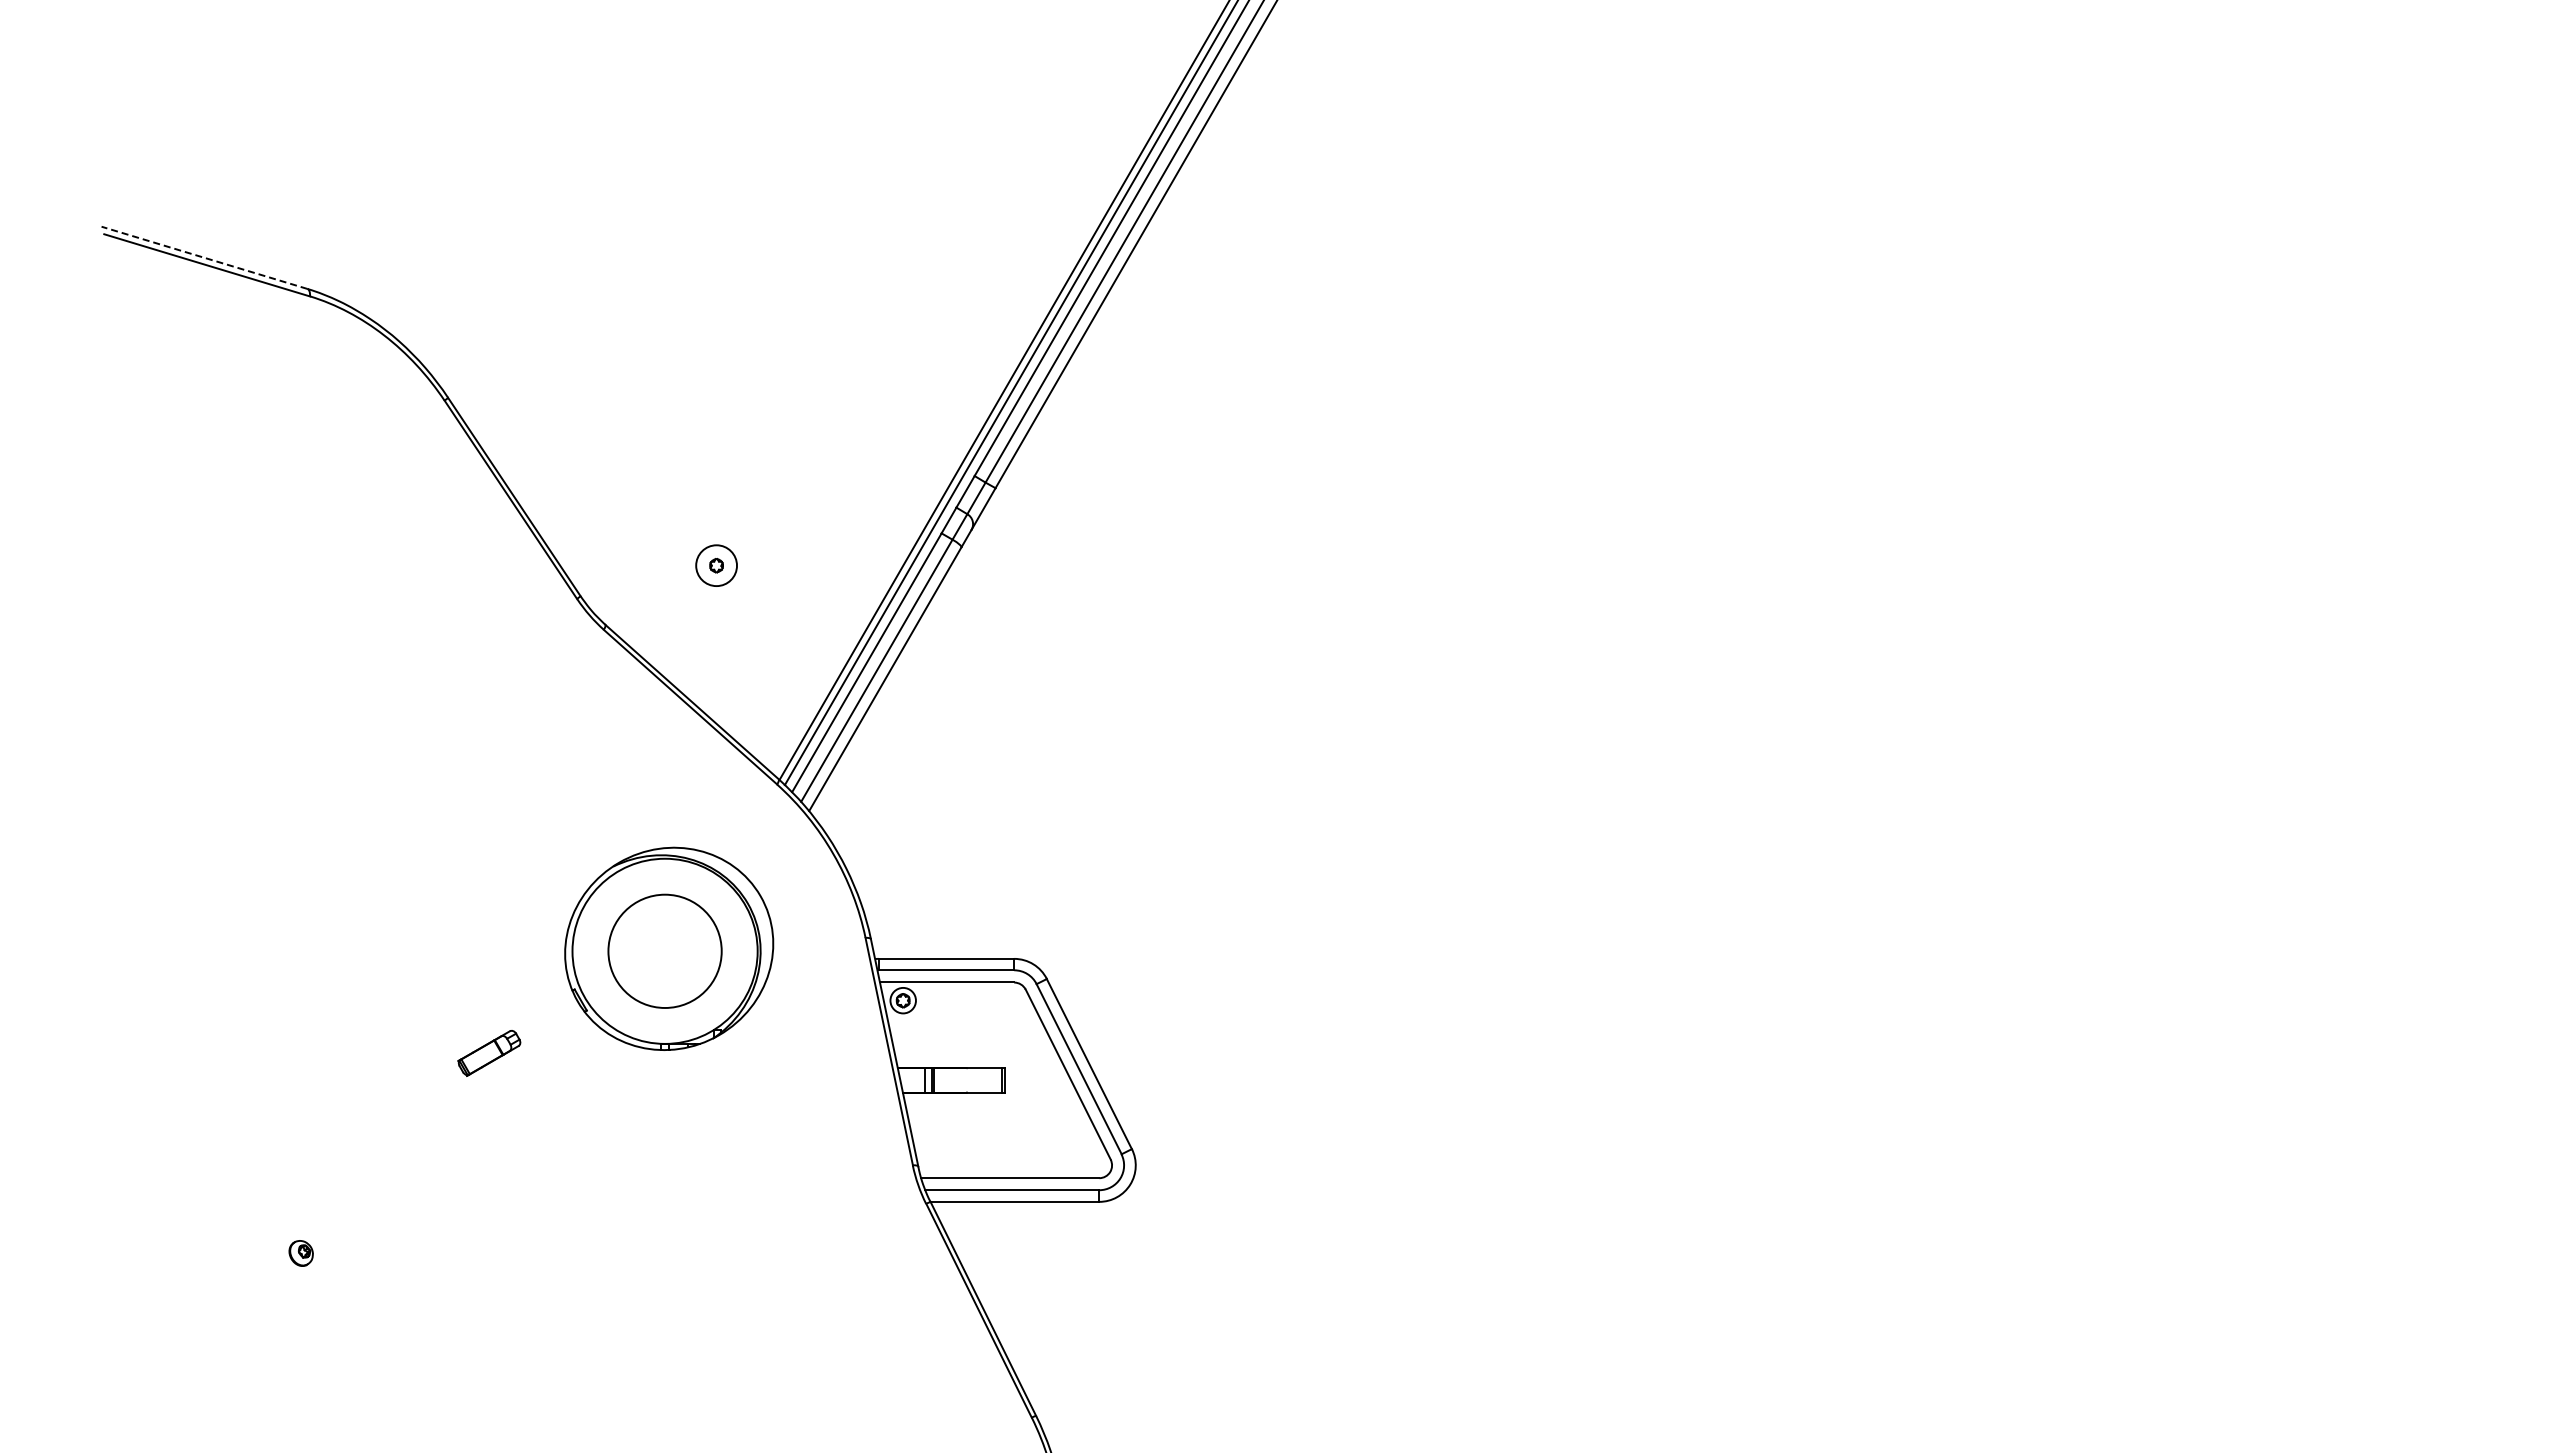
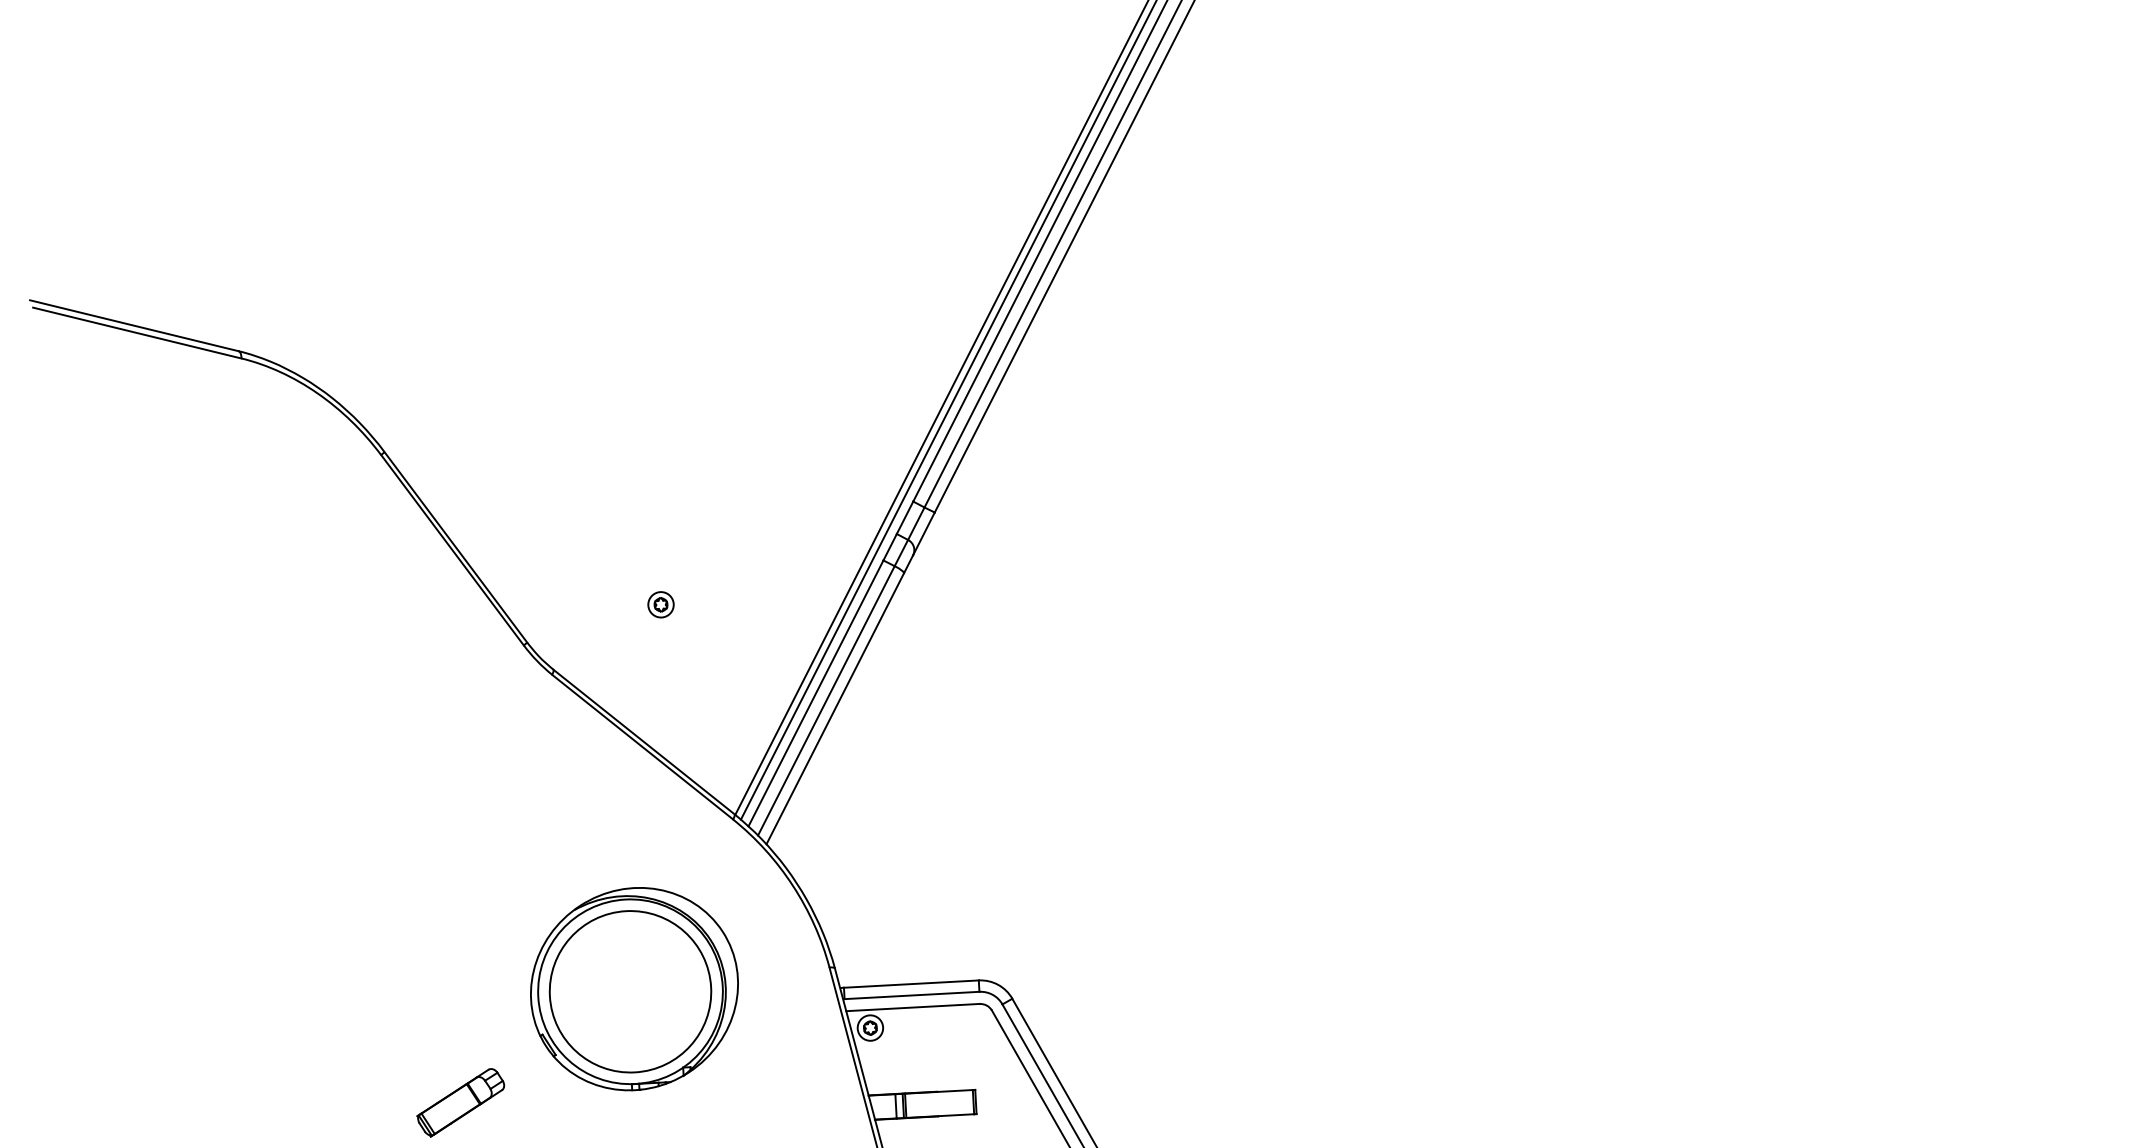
line: (204, 257) -> (134, 325), dashed -> solid
circle: (716, 565) -> (660, 604), size x0.62
circle: (665, 951) -> (630, 991), size x1.43
part: (489, 1053) -> (461, 1103), size x1.43

